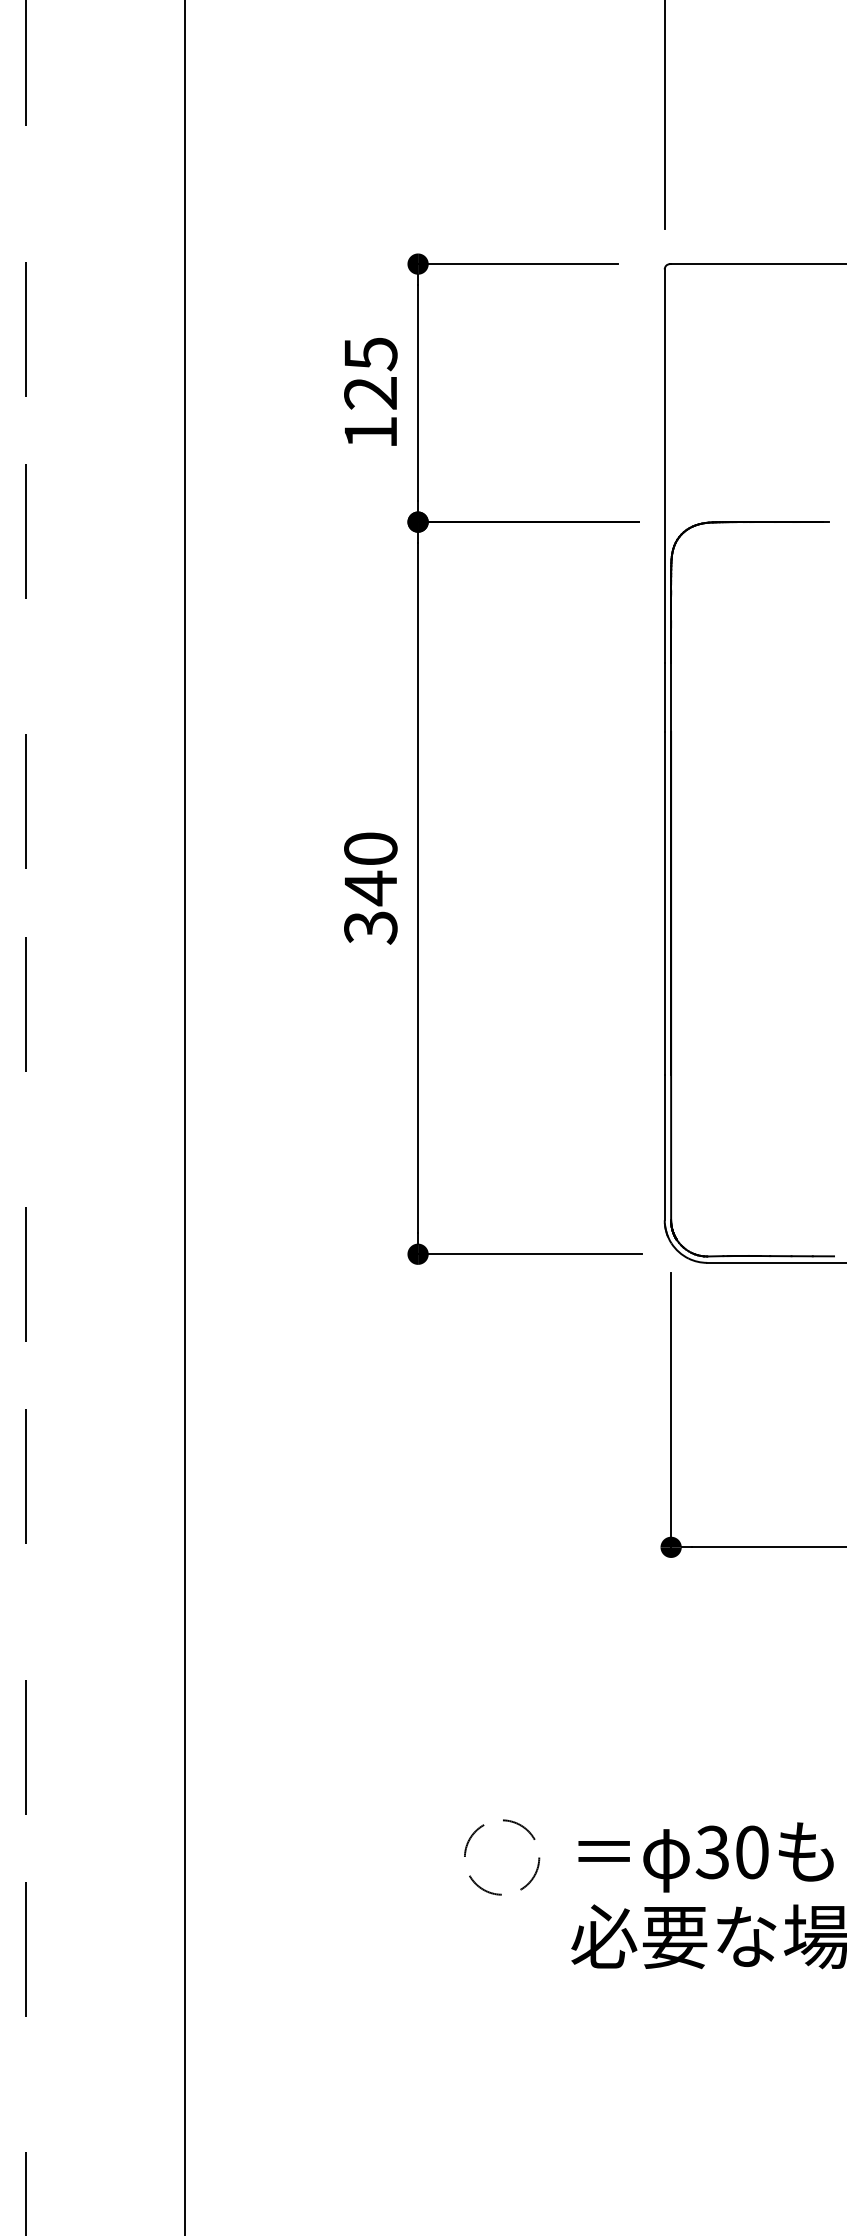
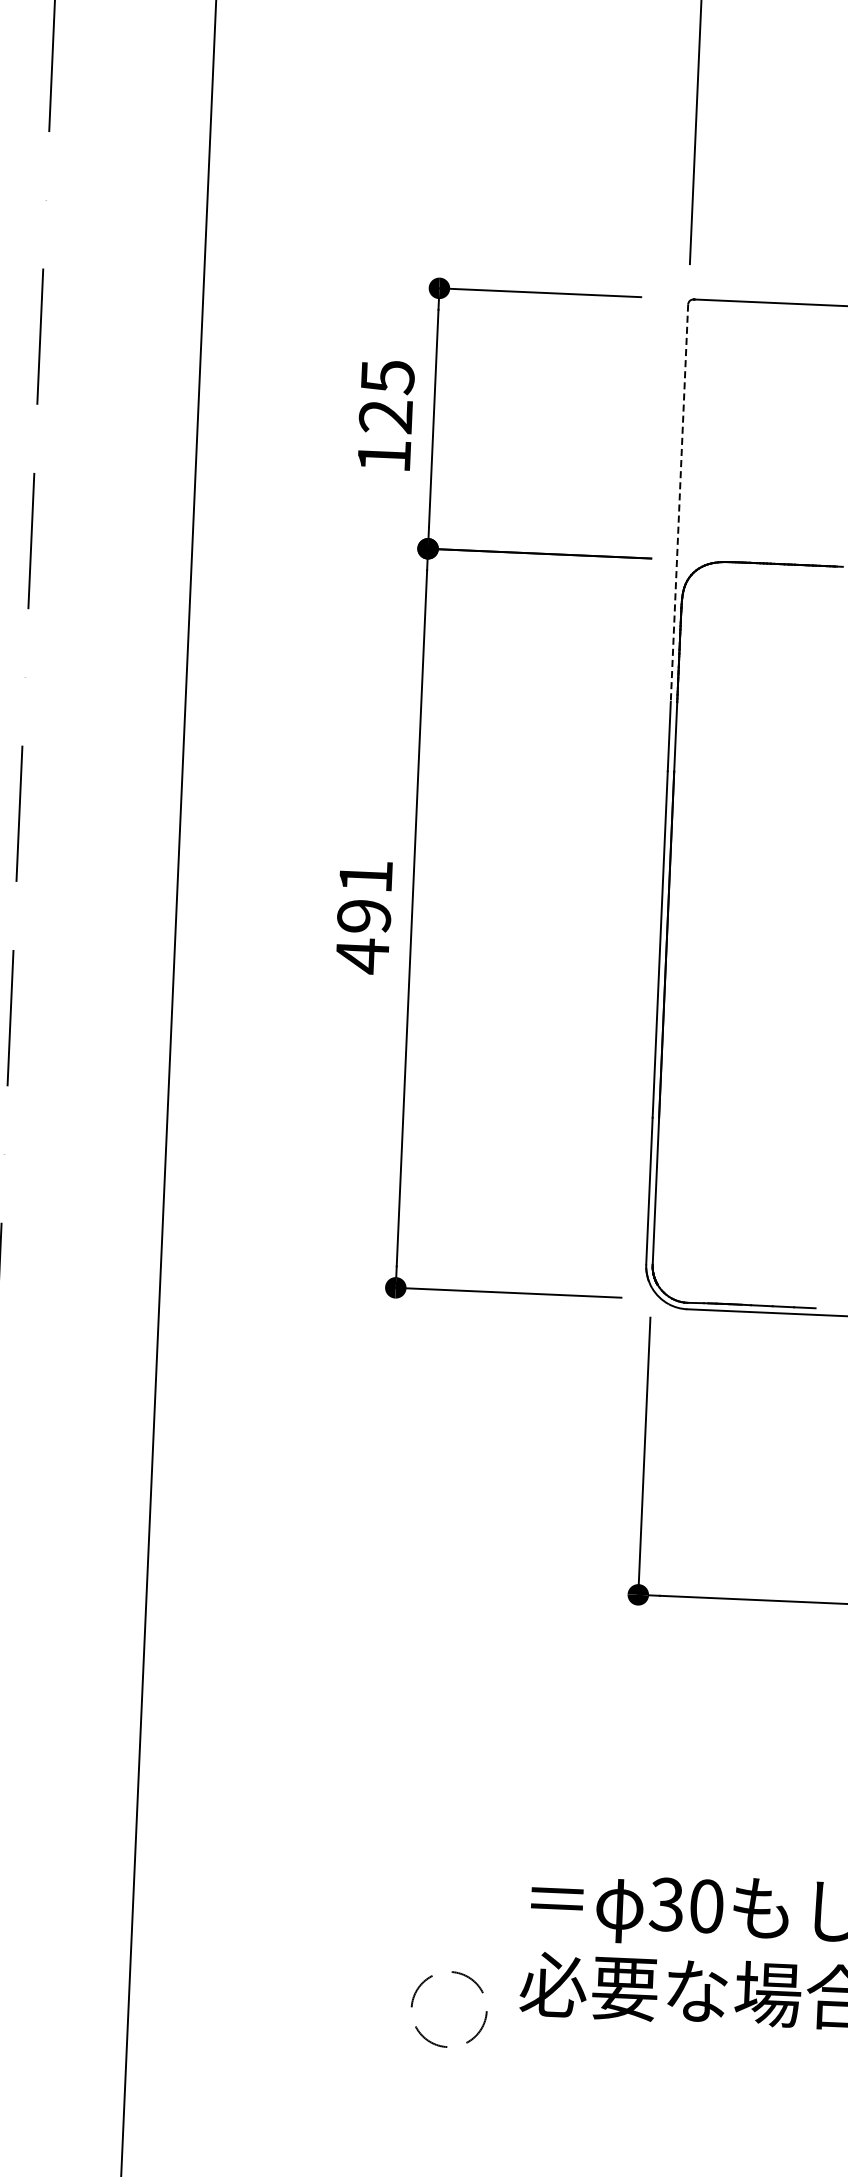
line: (664, 466) -> (679, 503), solid -> dashed
text: (370, 888) -> (363, 916), 340 -> 491
circle: (502, 1857) -> (449, 2009), moved

